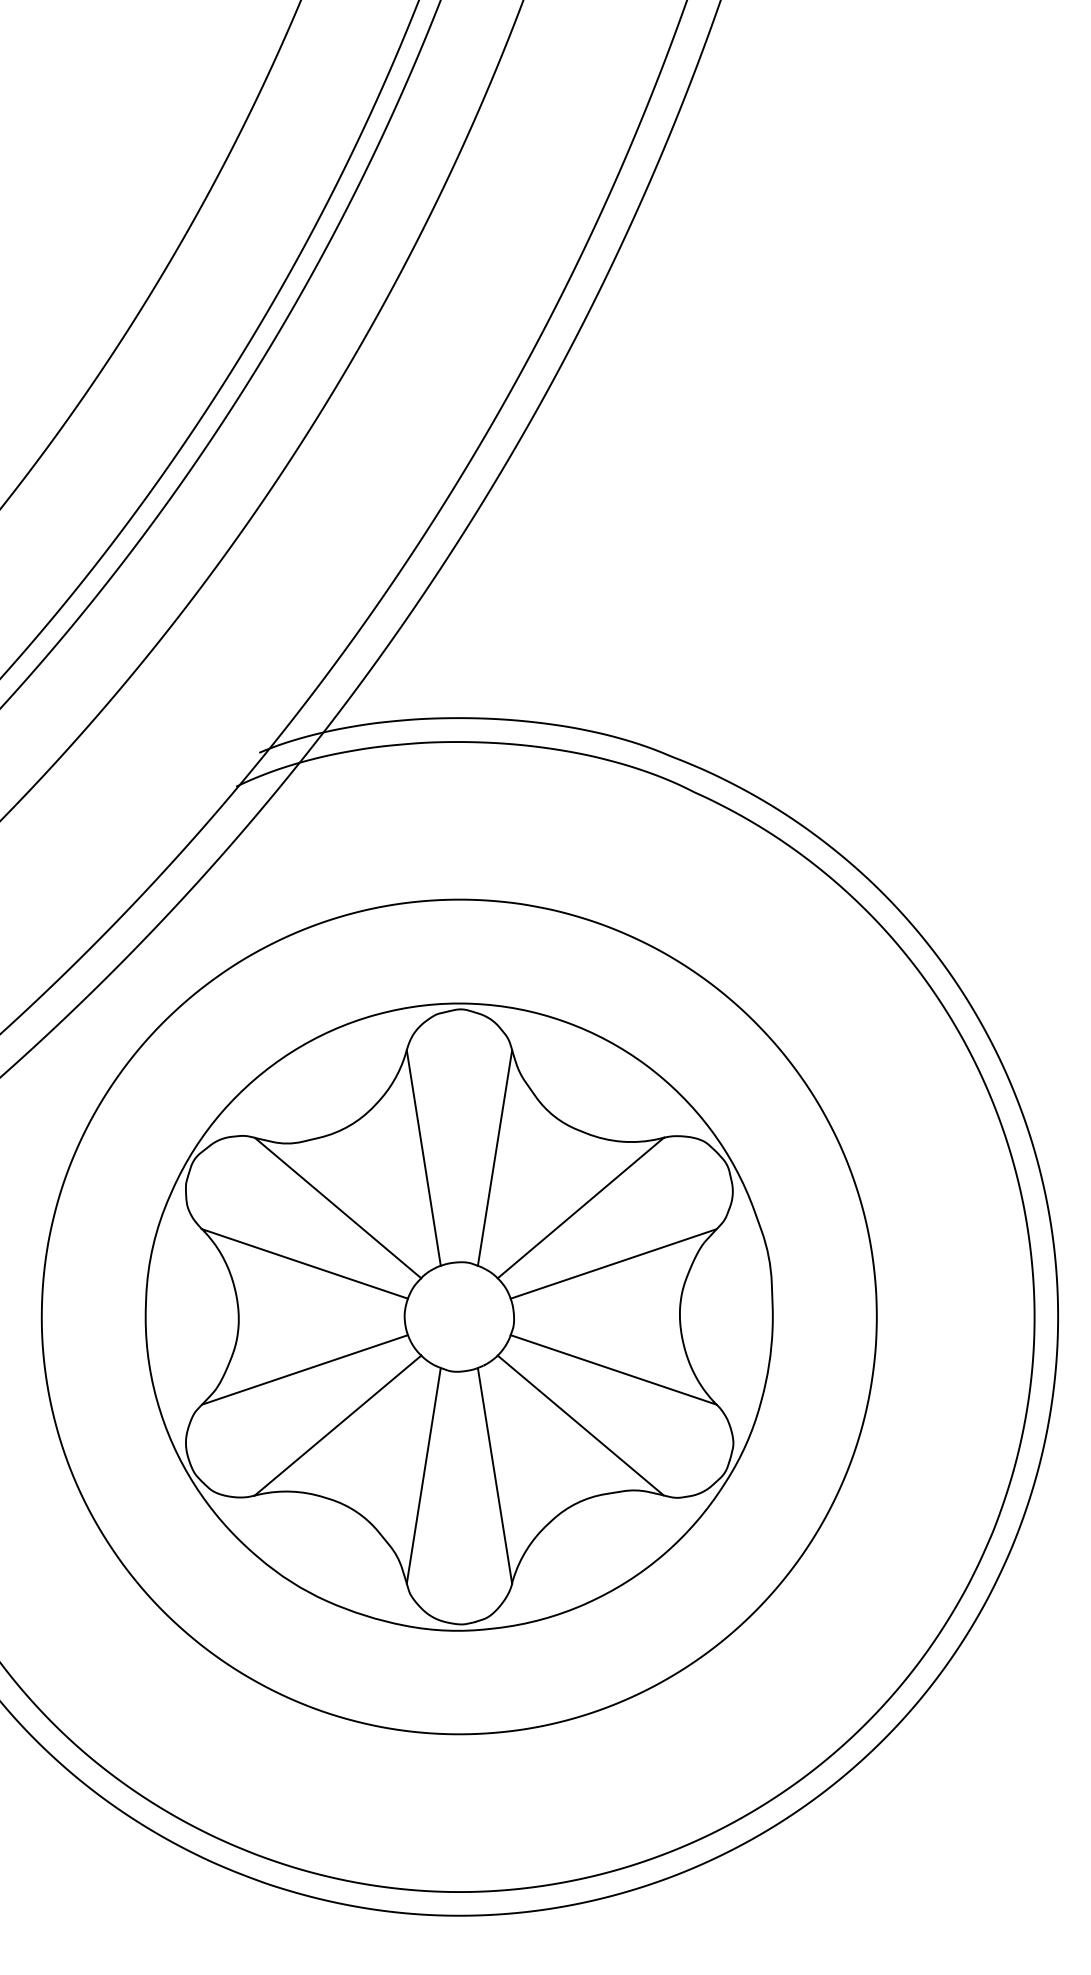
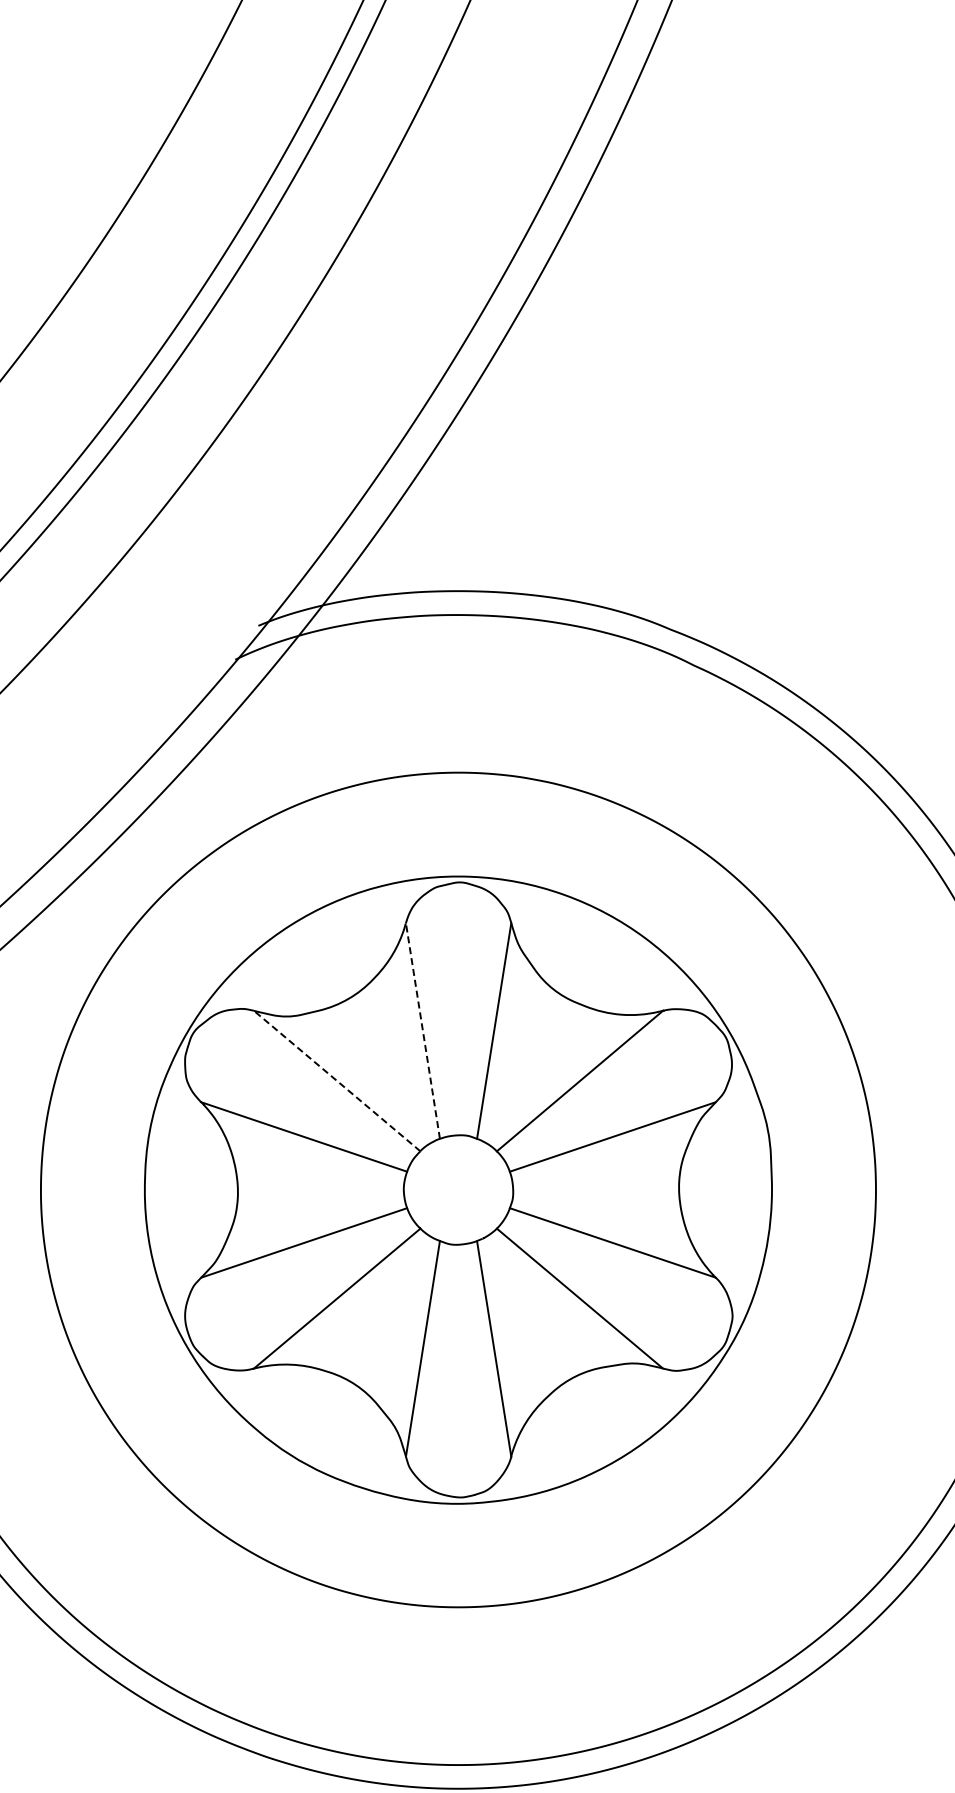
line: (423, 1157) -> (422, 1030), solid -> dashed
line: (338, 1208) -> (337, 1081), solid -> dashed

